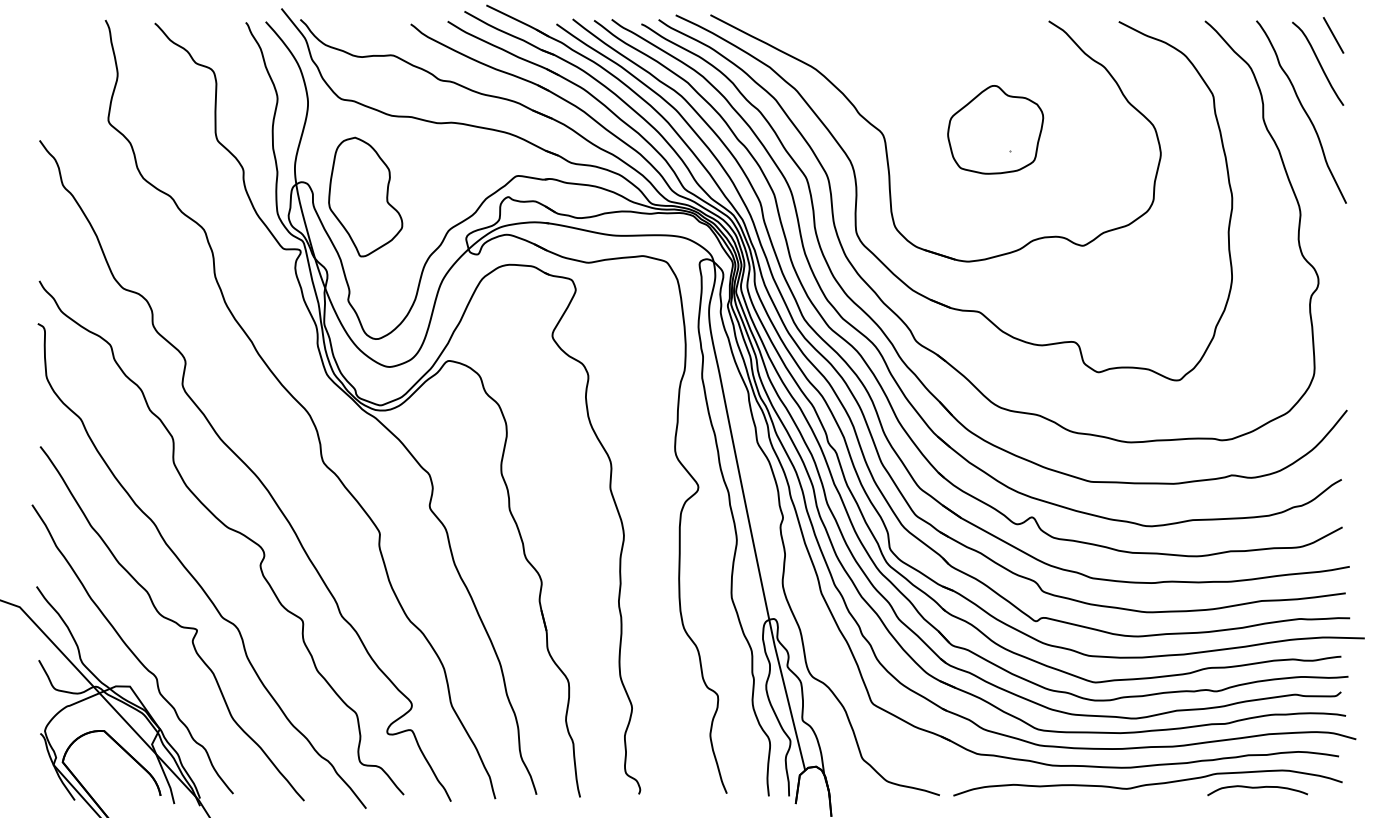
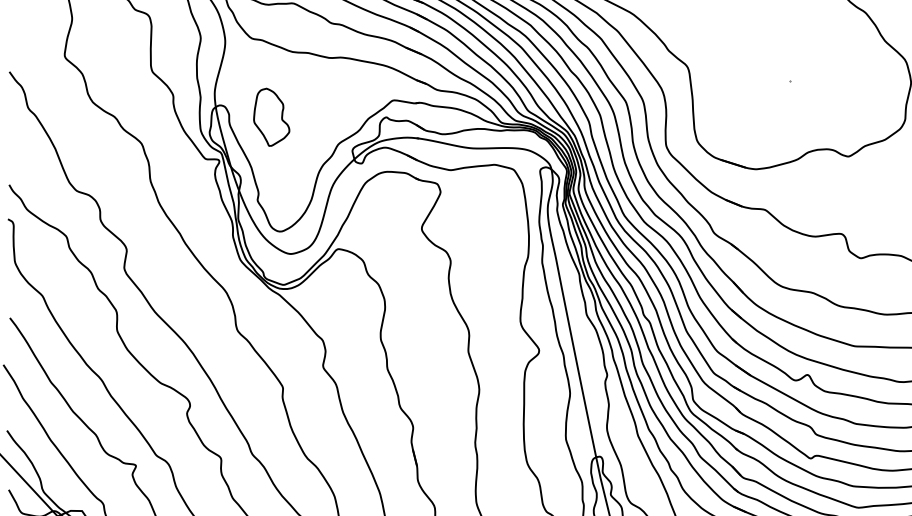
part: (995, 129) -> (778, 63), removed
part: (365, 196) -> (271, 116), size x0.6

